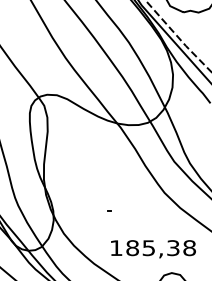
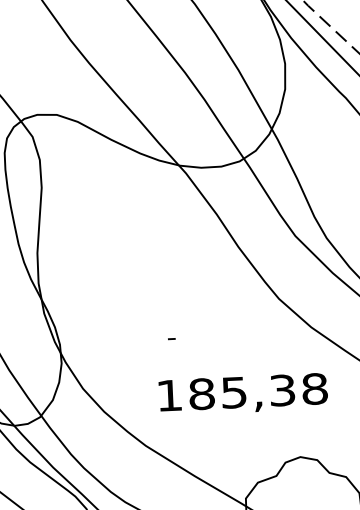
text: (153, 249) -> (243, 394), moved

